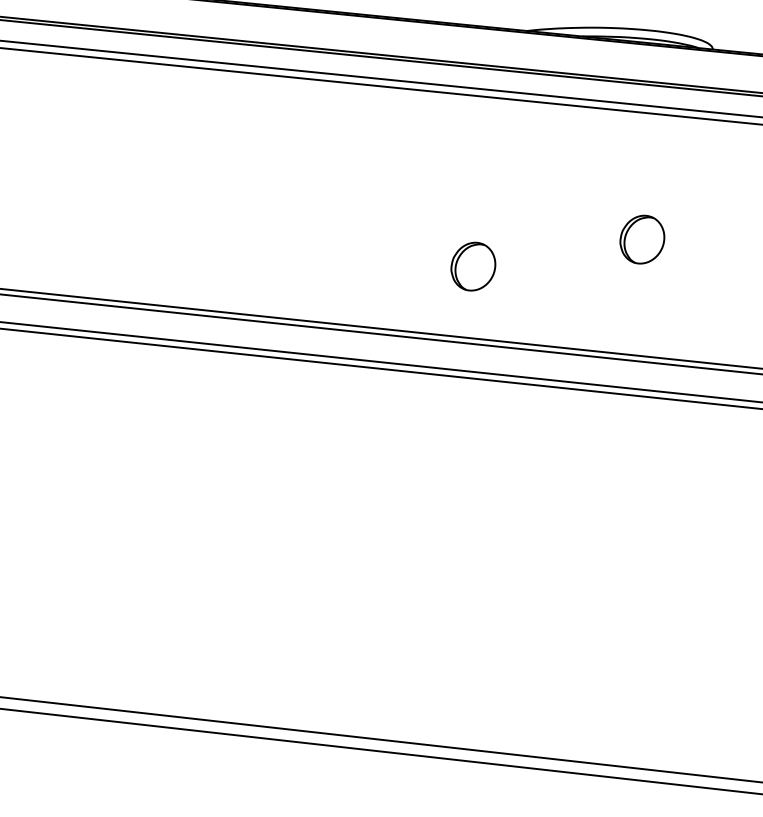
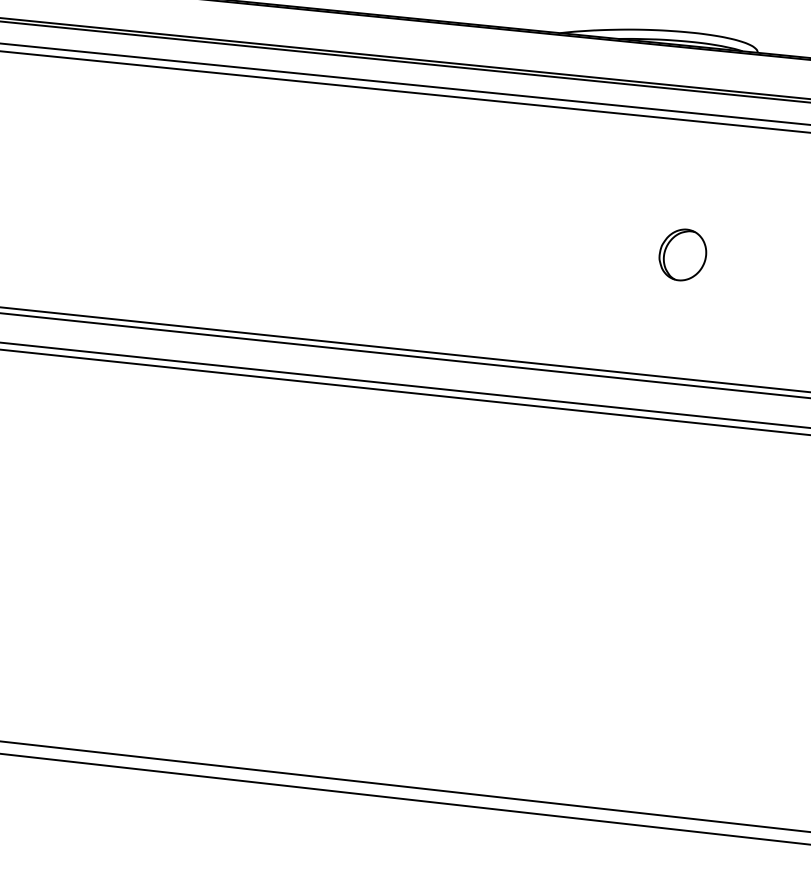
part: (473, 266) -> (503, 283), removed

